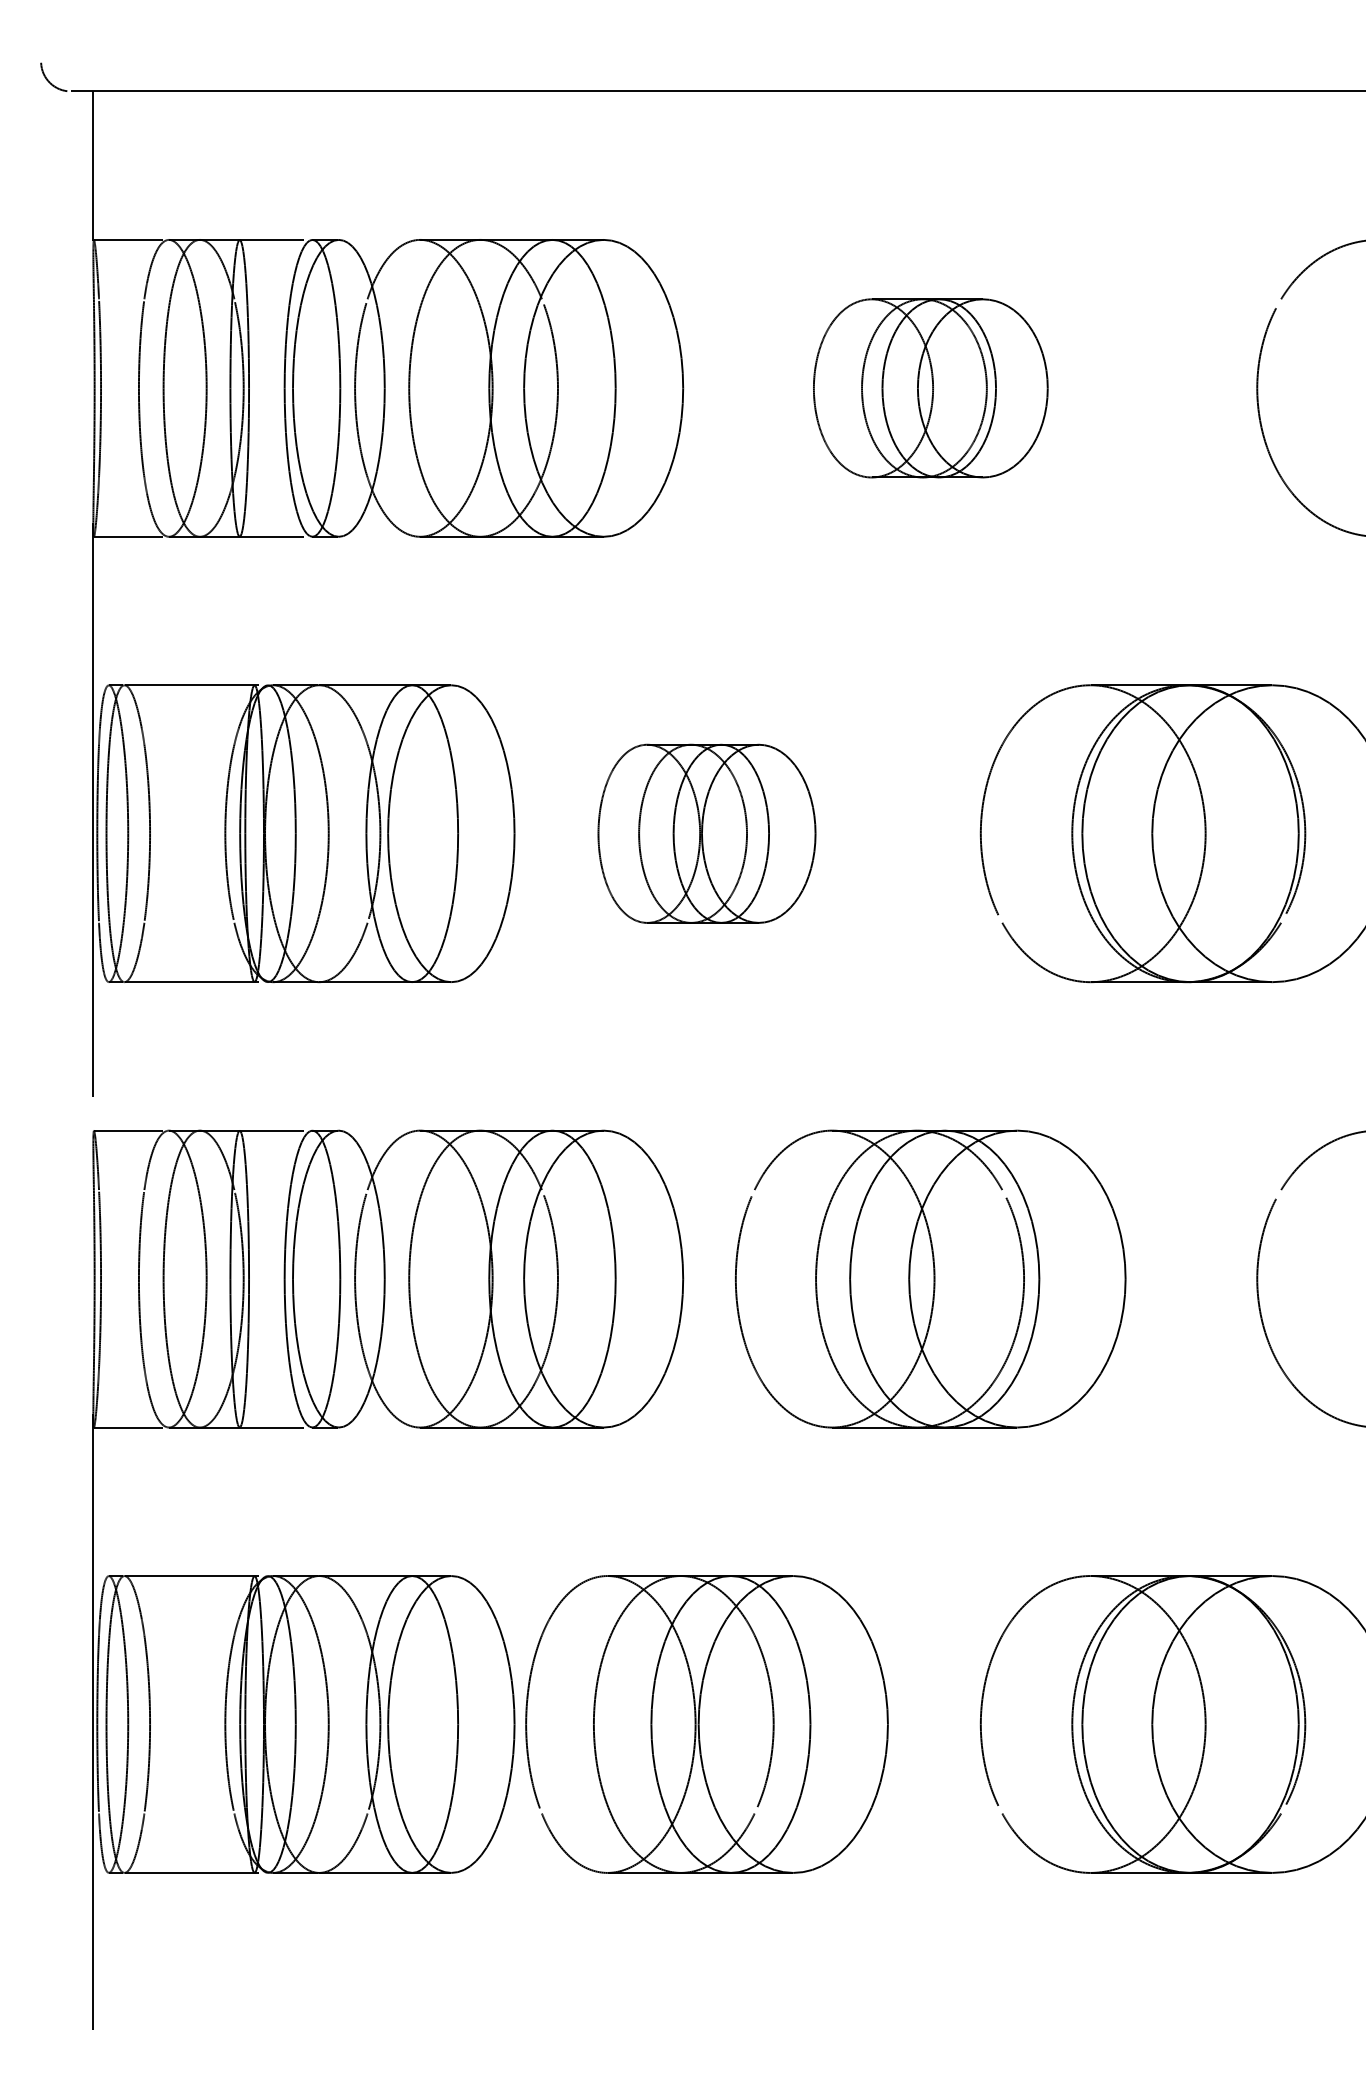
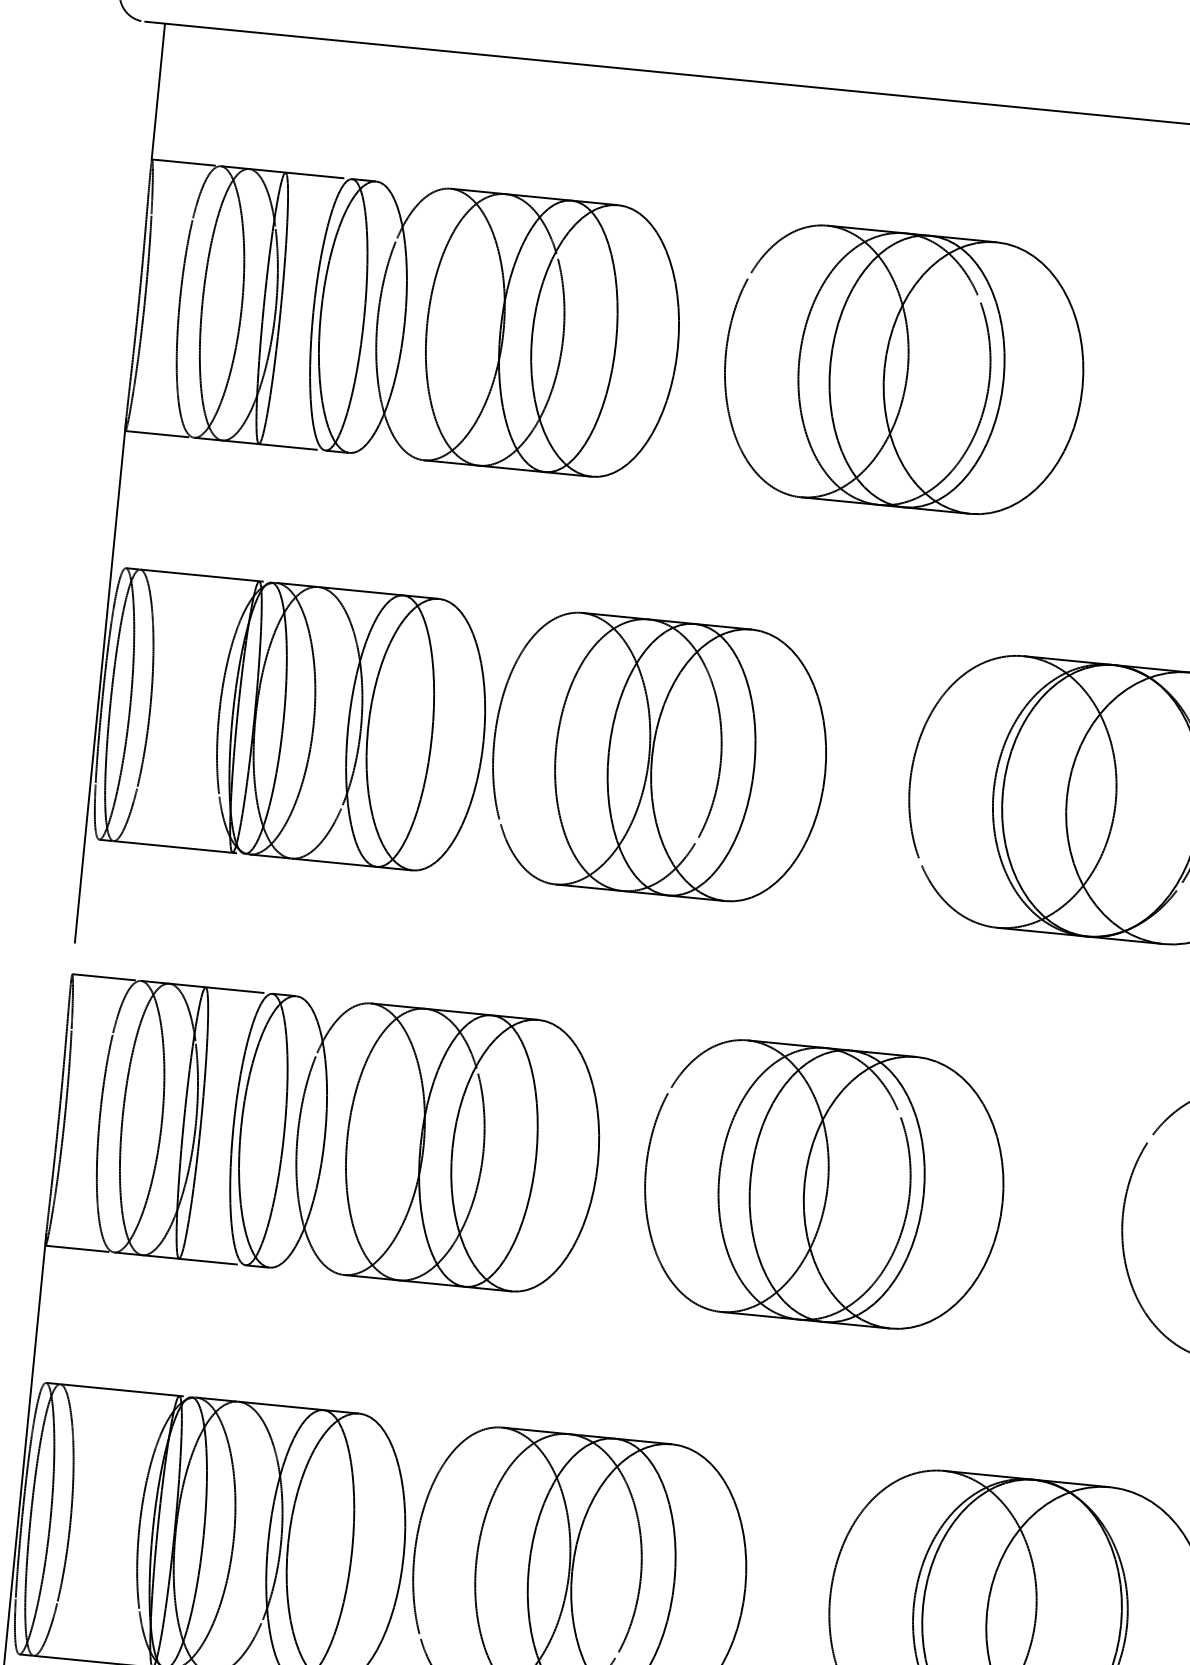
part: (930, 388) -> (904, 370), size x1.67
part: (706, 833) -> (659, 757), size x1.67

